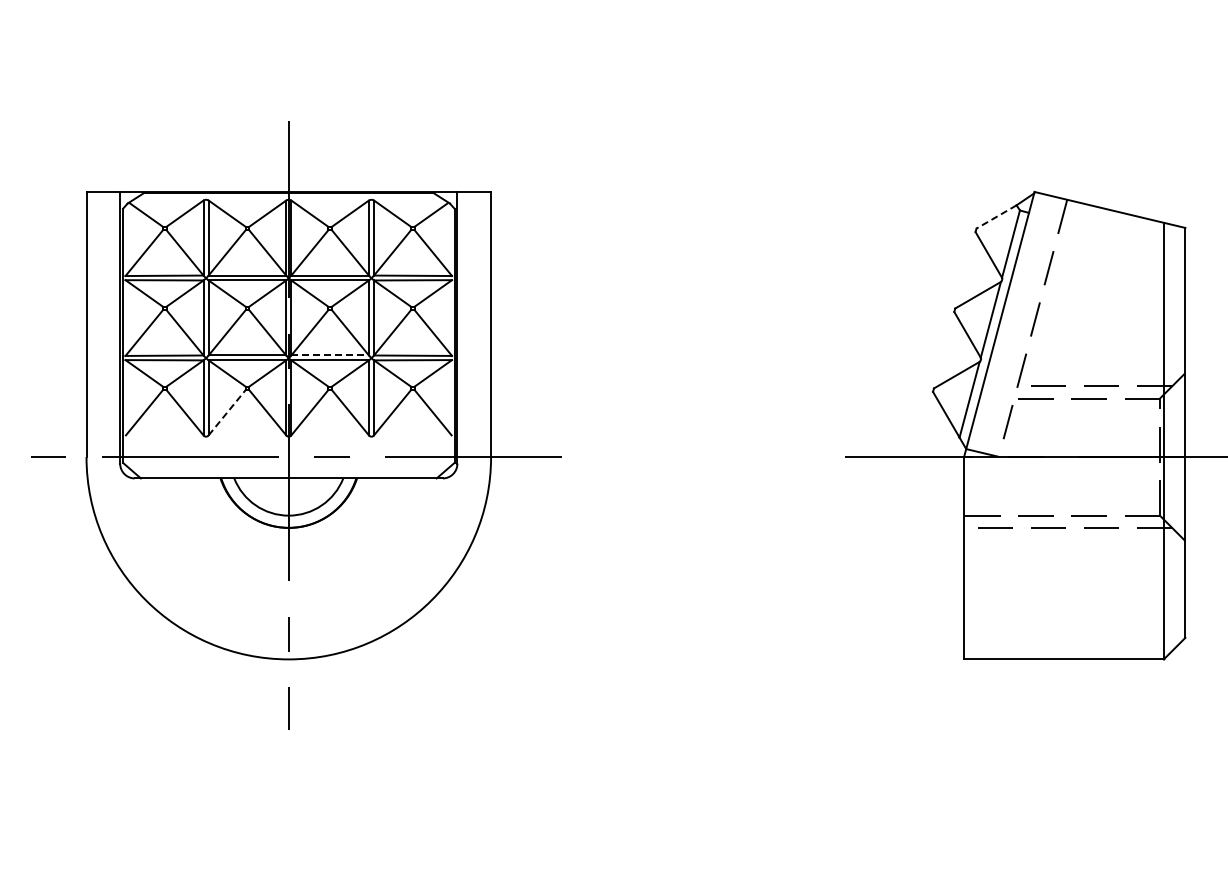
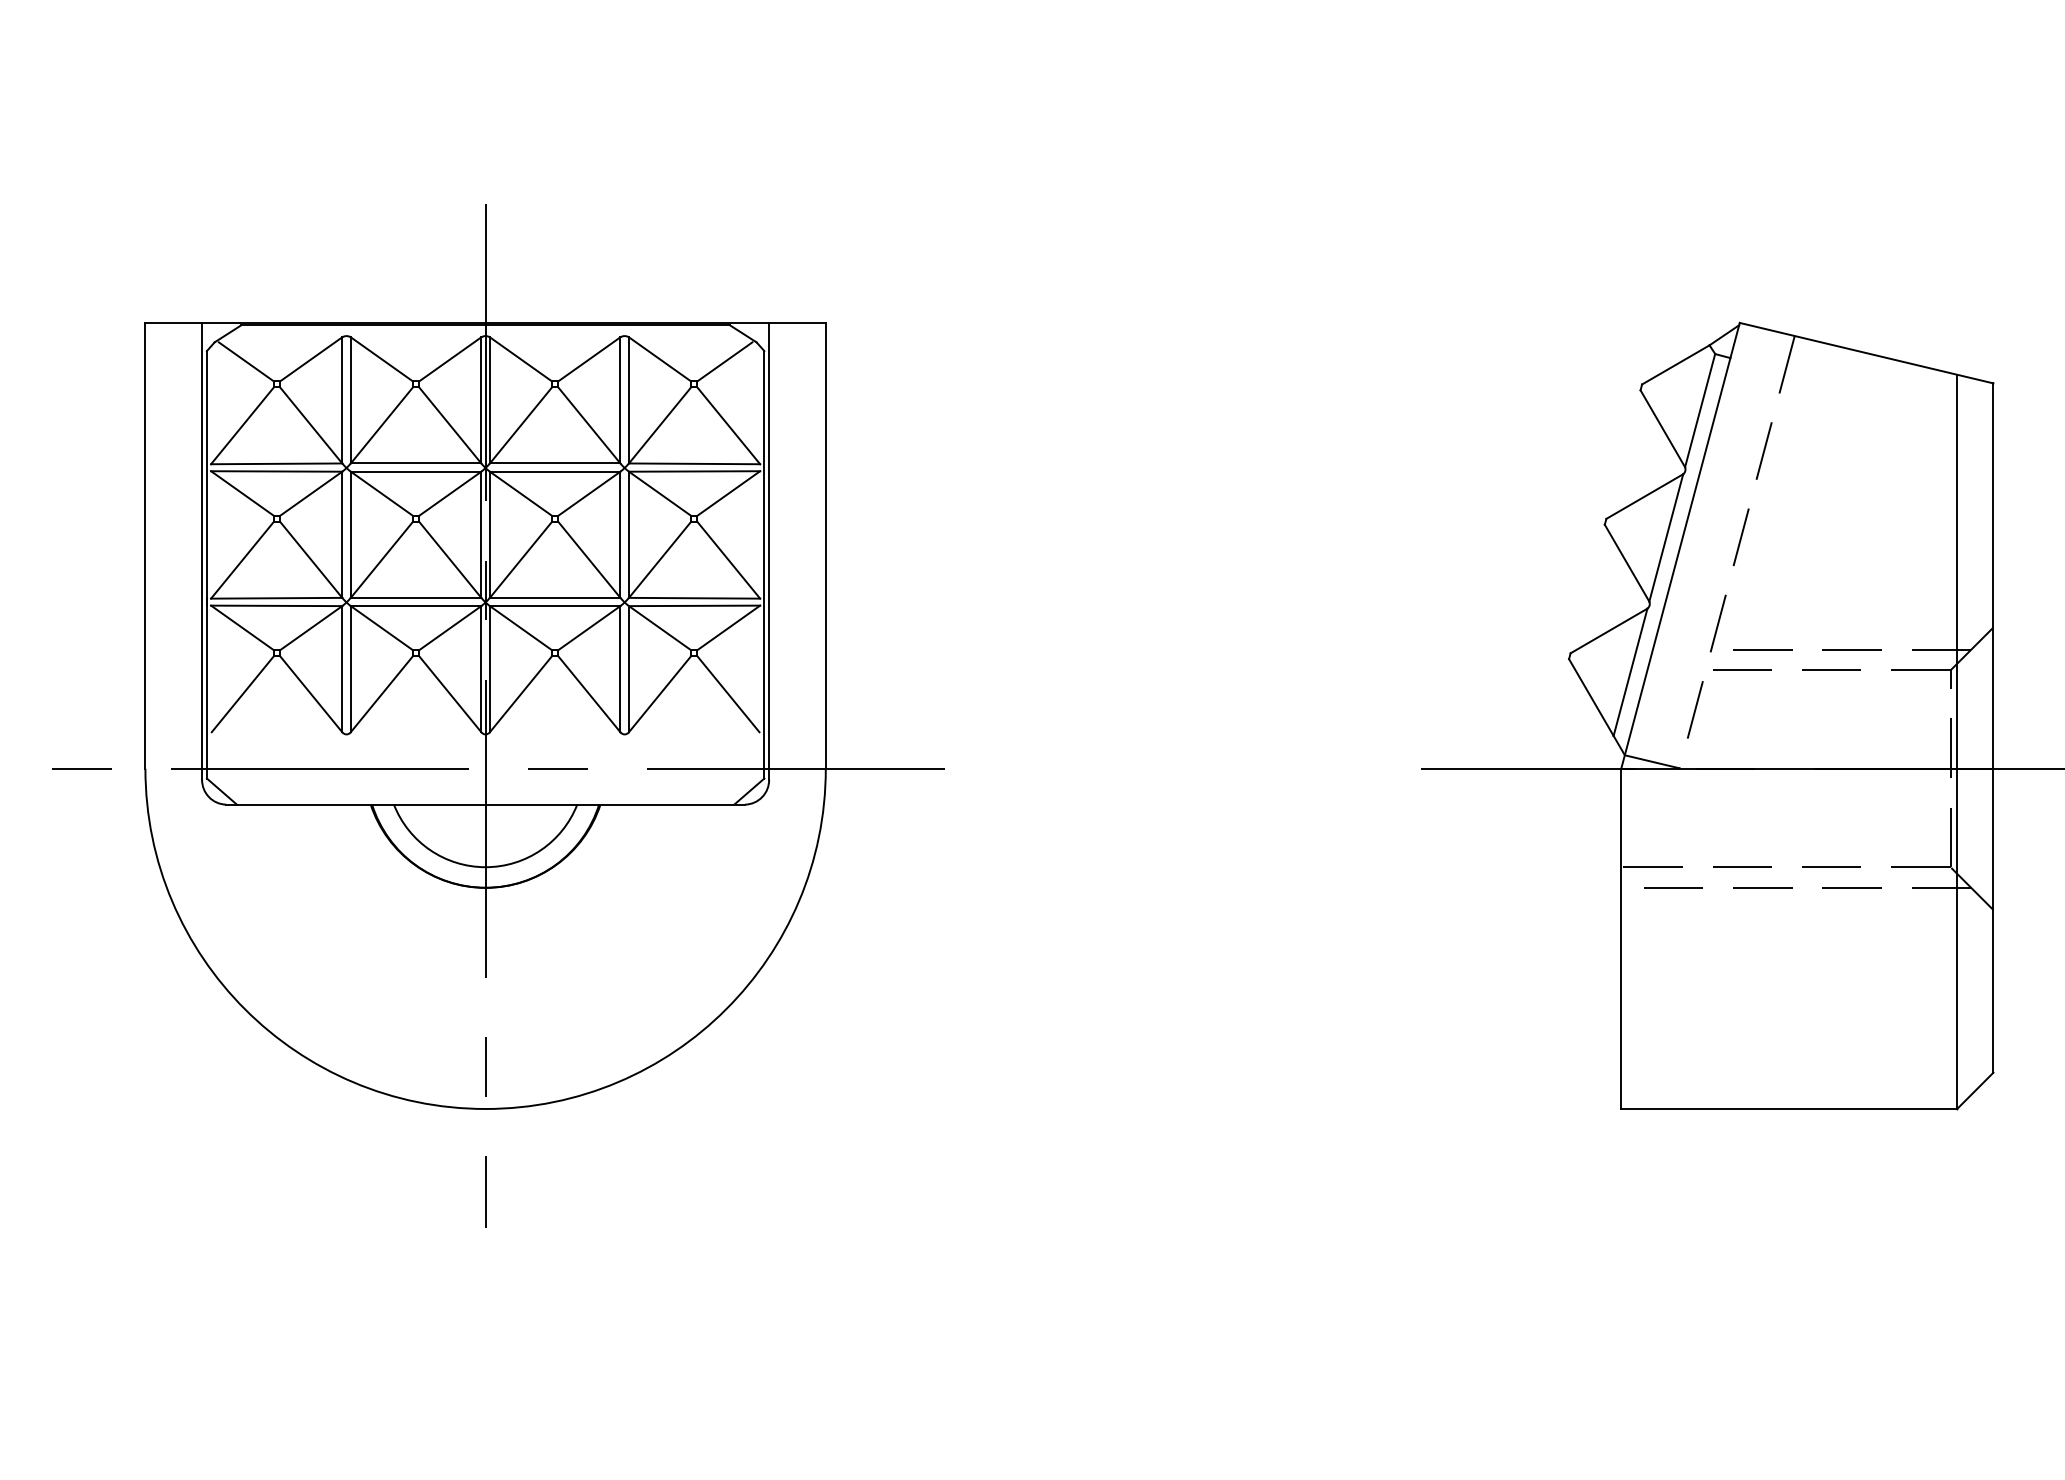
line: (996, 217) -> (1675, 365), dashed -> solid
line: (330, 355) -> (555, 597), dashed -> solid
line: (227, 412) -> (382, 693), dashed -> solid

